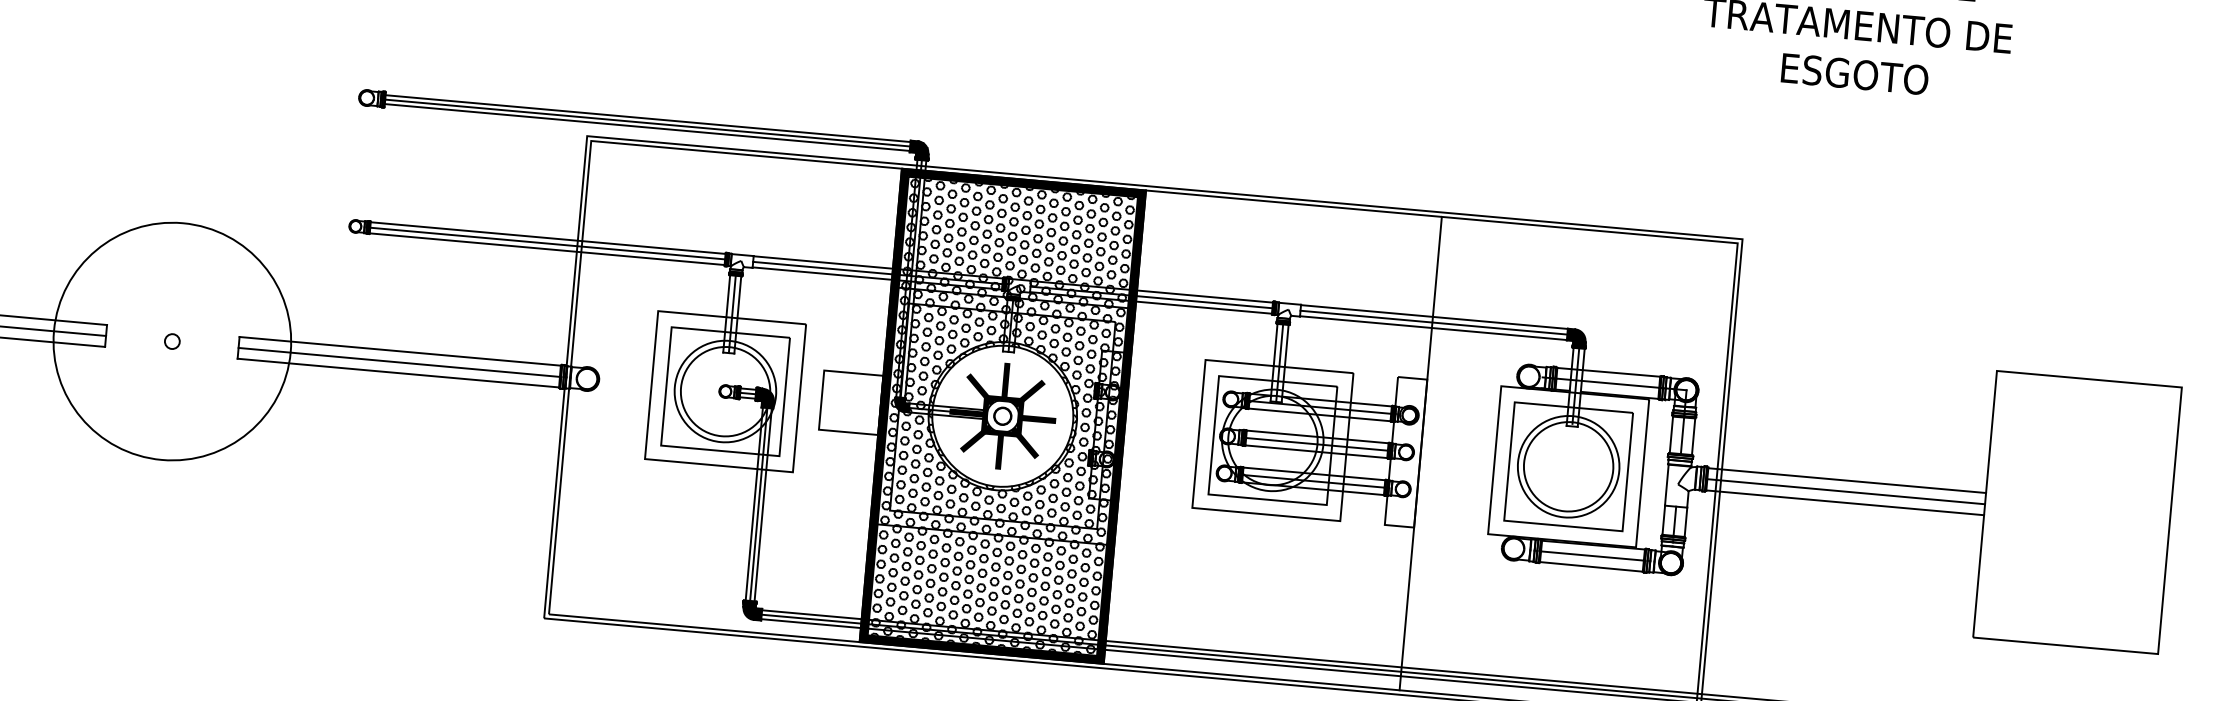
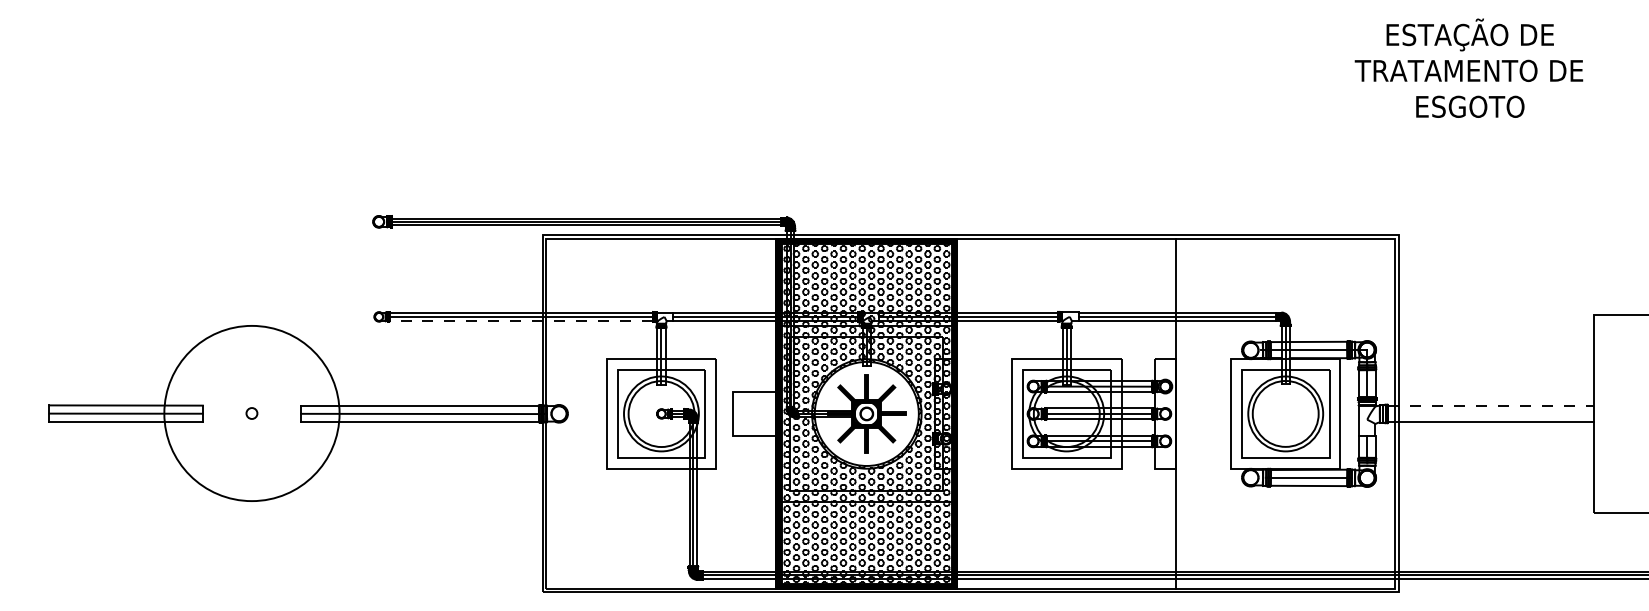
line: (546, 249) -> (520, 321), solid -> dashed
line: (1847, 480) -> (1491, 405), solid -> dashed
line: (1846, 490) -> (1491, 413), removed

